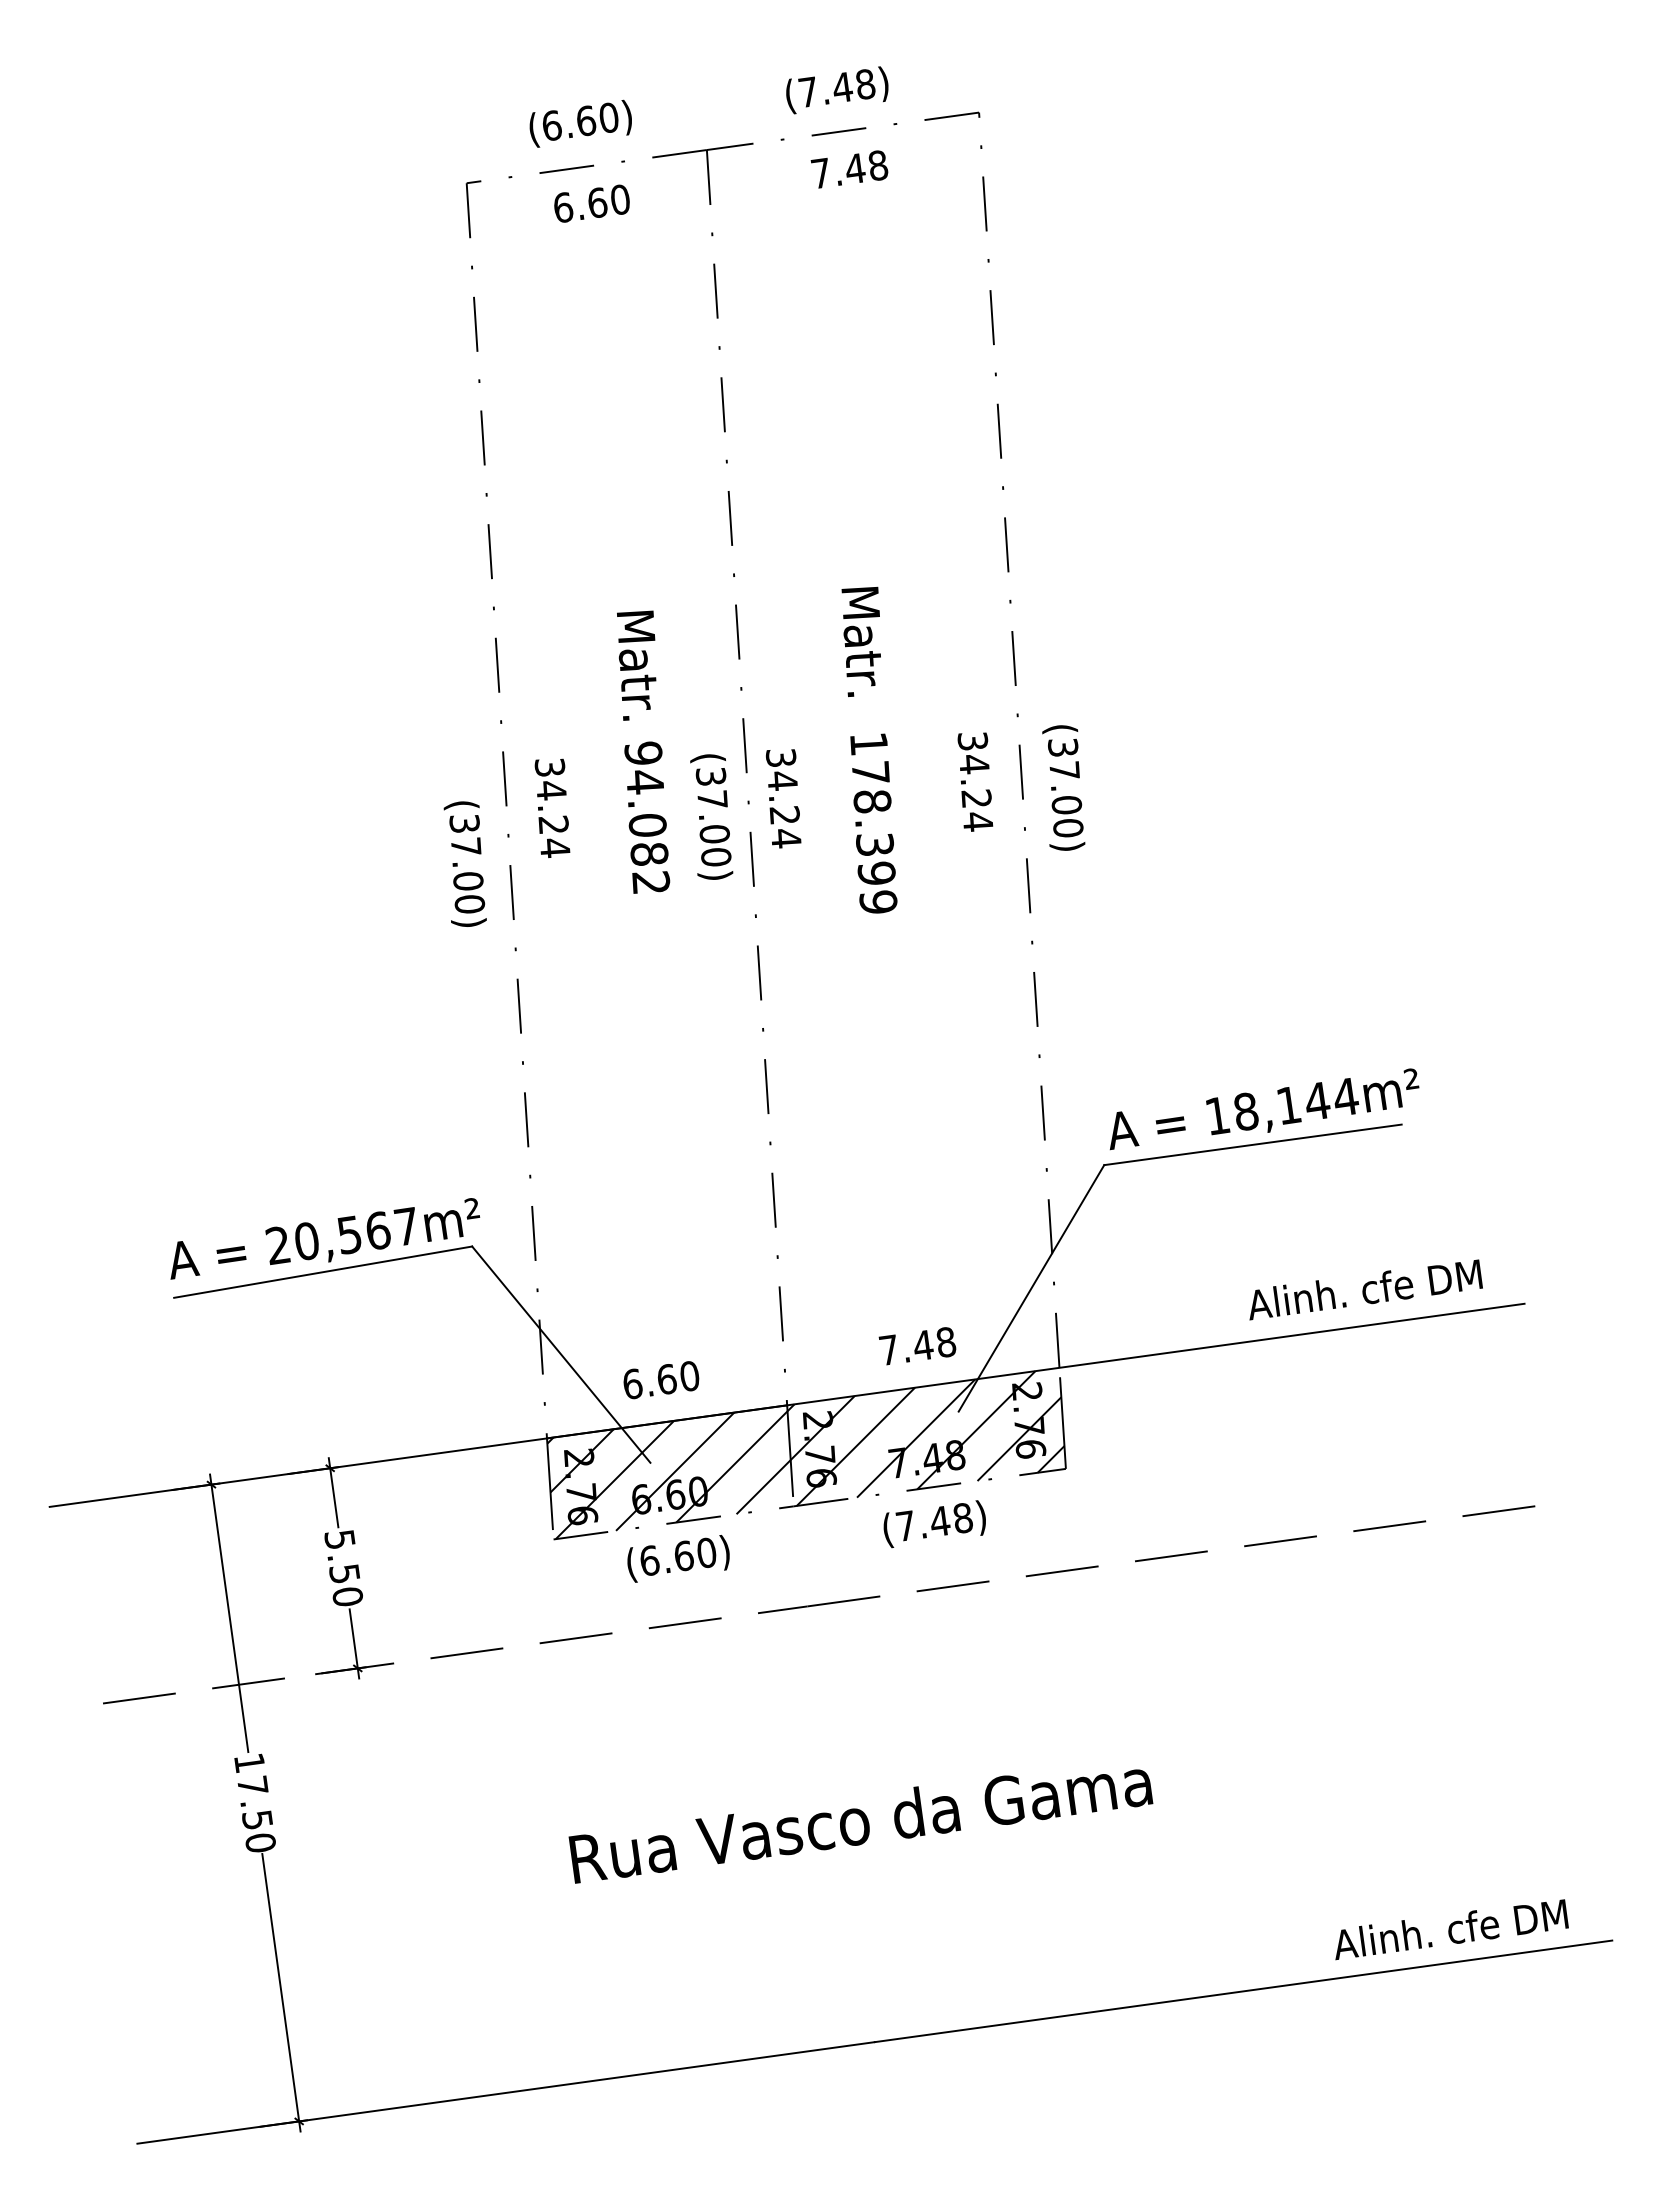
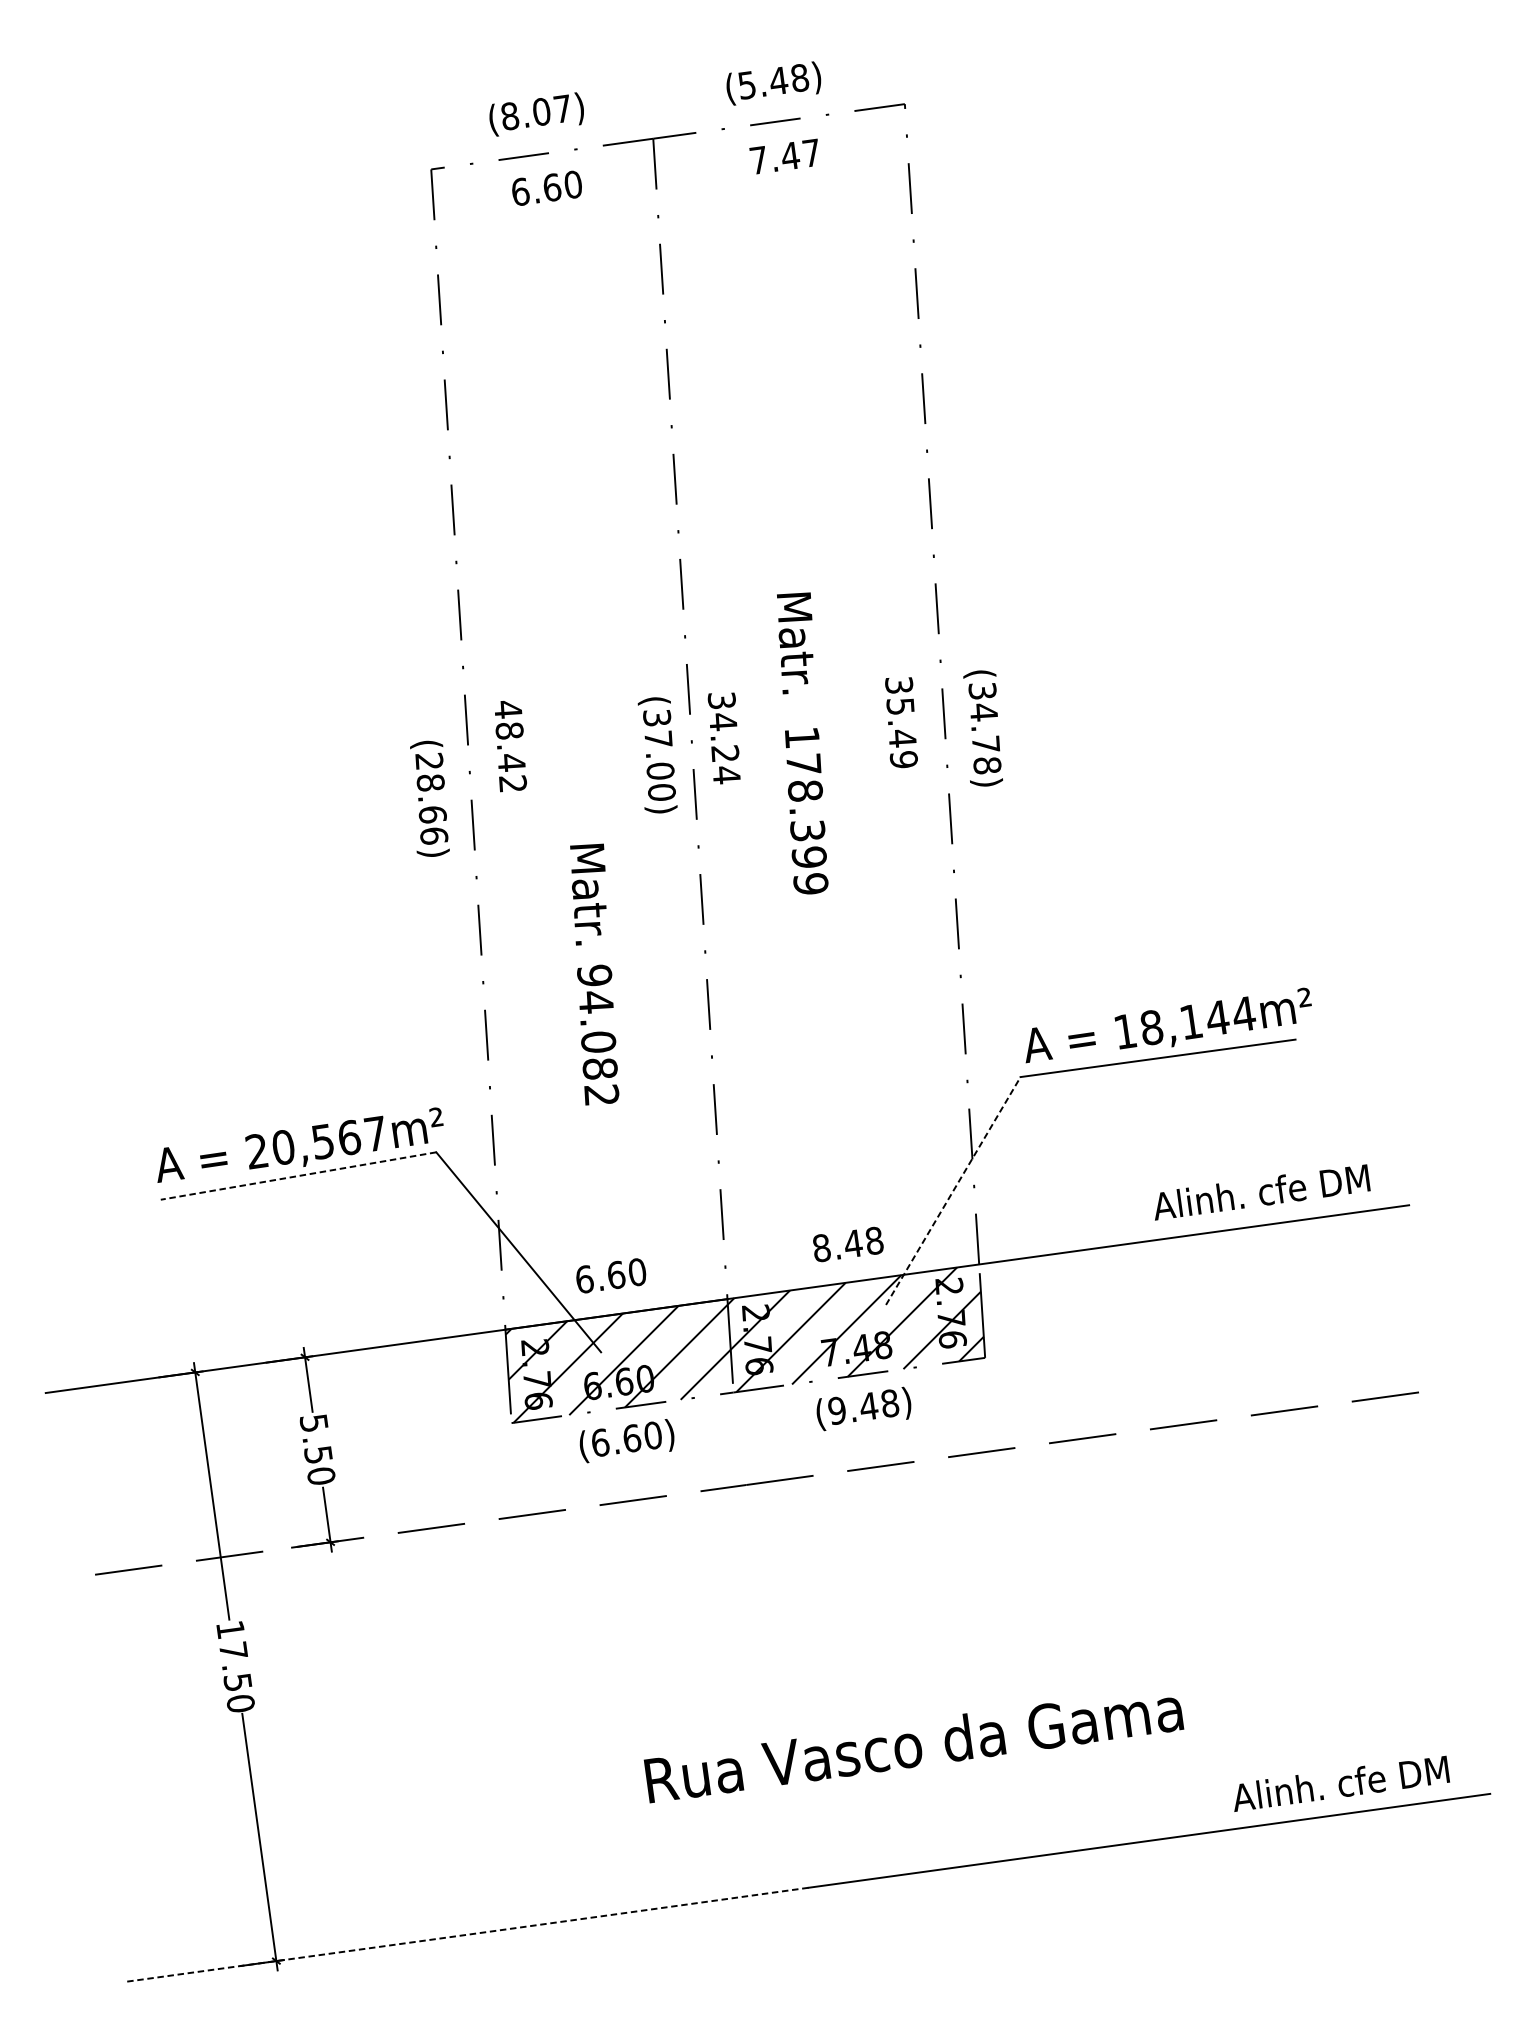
text: (807, 91) -> (746, 84), (7.48) -> (5.48)
text: (580, 121) -> (536, 112), (6.60) -> (8.07)
text: (878, 165) -> (811, 153), 7.48 -> 7.47
text: (869, 749) -> (802, 742), moved
text: (643, 751) -> (594, 973), moved
text: (976, 793) -> (902, 733), 34.24 -> 35.49
text: (1066, 799) -> (985, 739), (37.00) -> (34.78)
text: (552, 808) -> (510, 747), 34.24 -> 48.42
text: (467, 863) -> (431, 798), (37.00) -> (28.66)
line: (322, 1272) -> (297, 1176), solid -> dashed
line: (1031, 1287) -> (953, 1190), solid -> dashed
text: (888, 1349) -> (821, 1247), 7.48 -> 8.48
text: (905, 1525) -> (836, 1410), (7.48) -> (9.48)
text: (860, 1826) -> (913, 1750), moved
line: (505, 2092) -> (467, 1934), solid -> dashed

